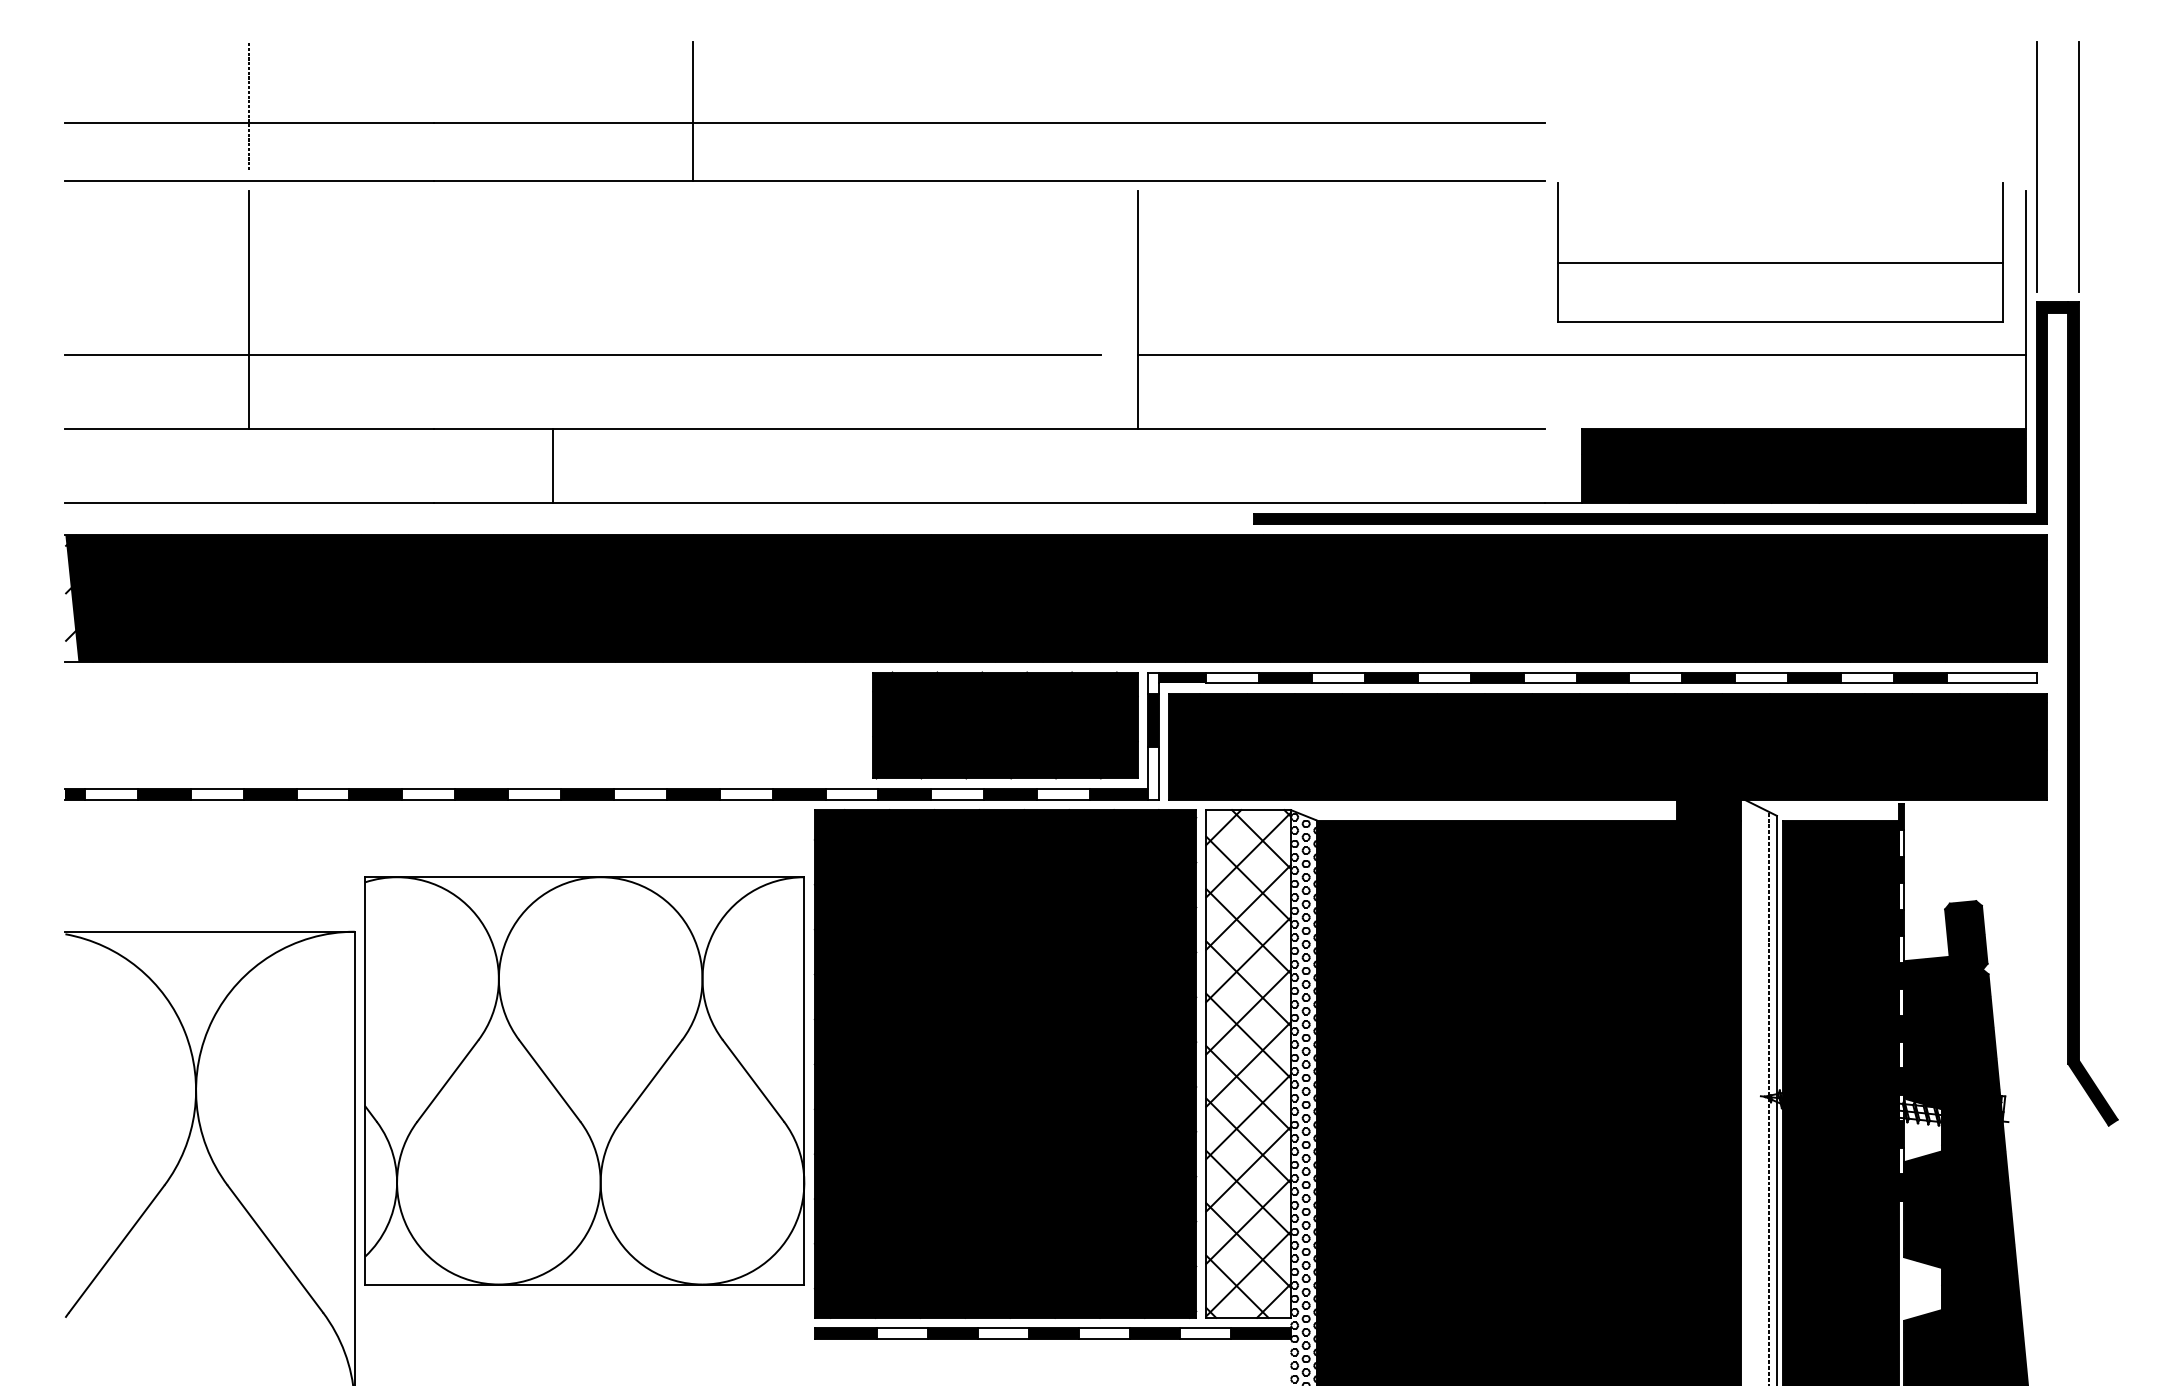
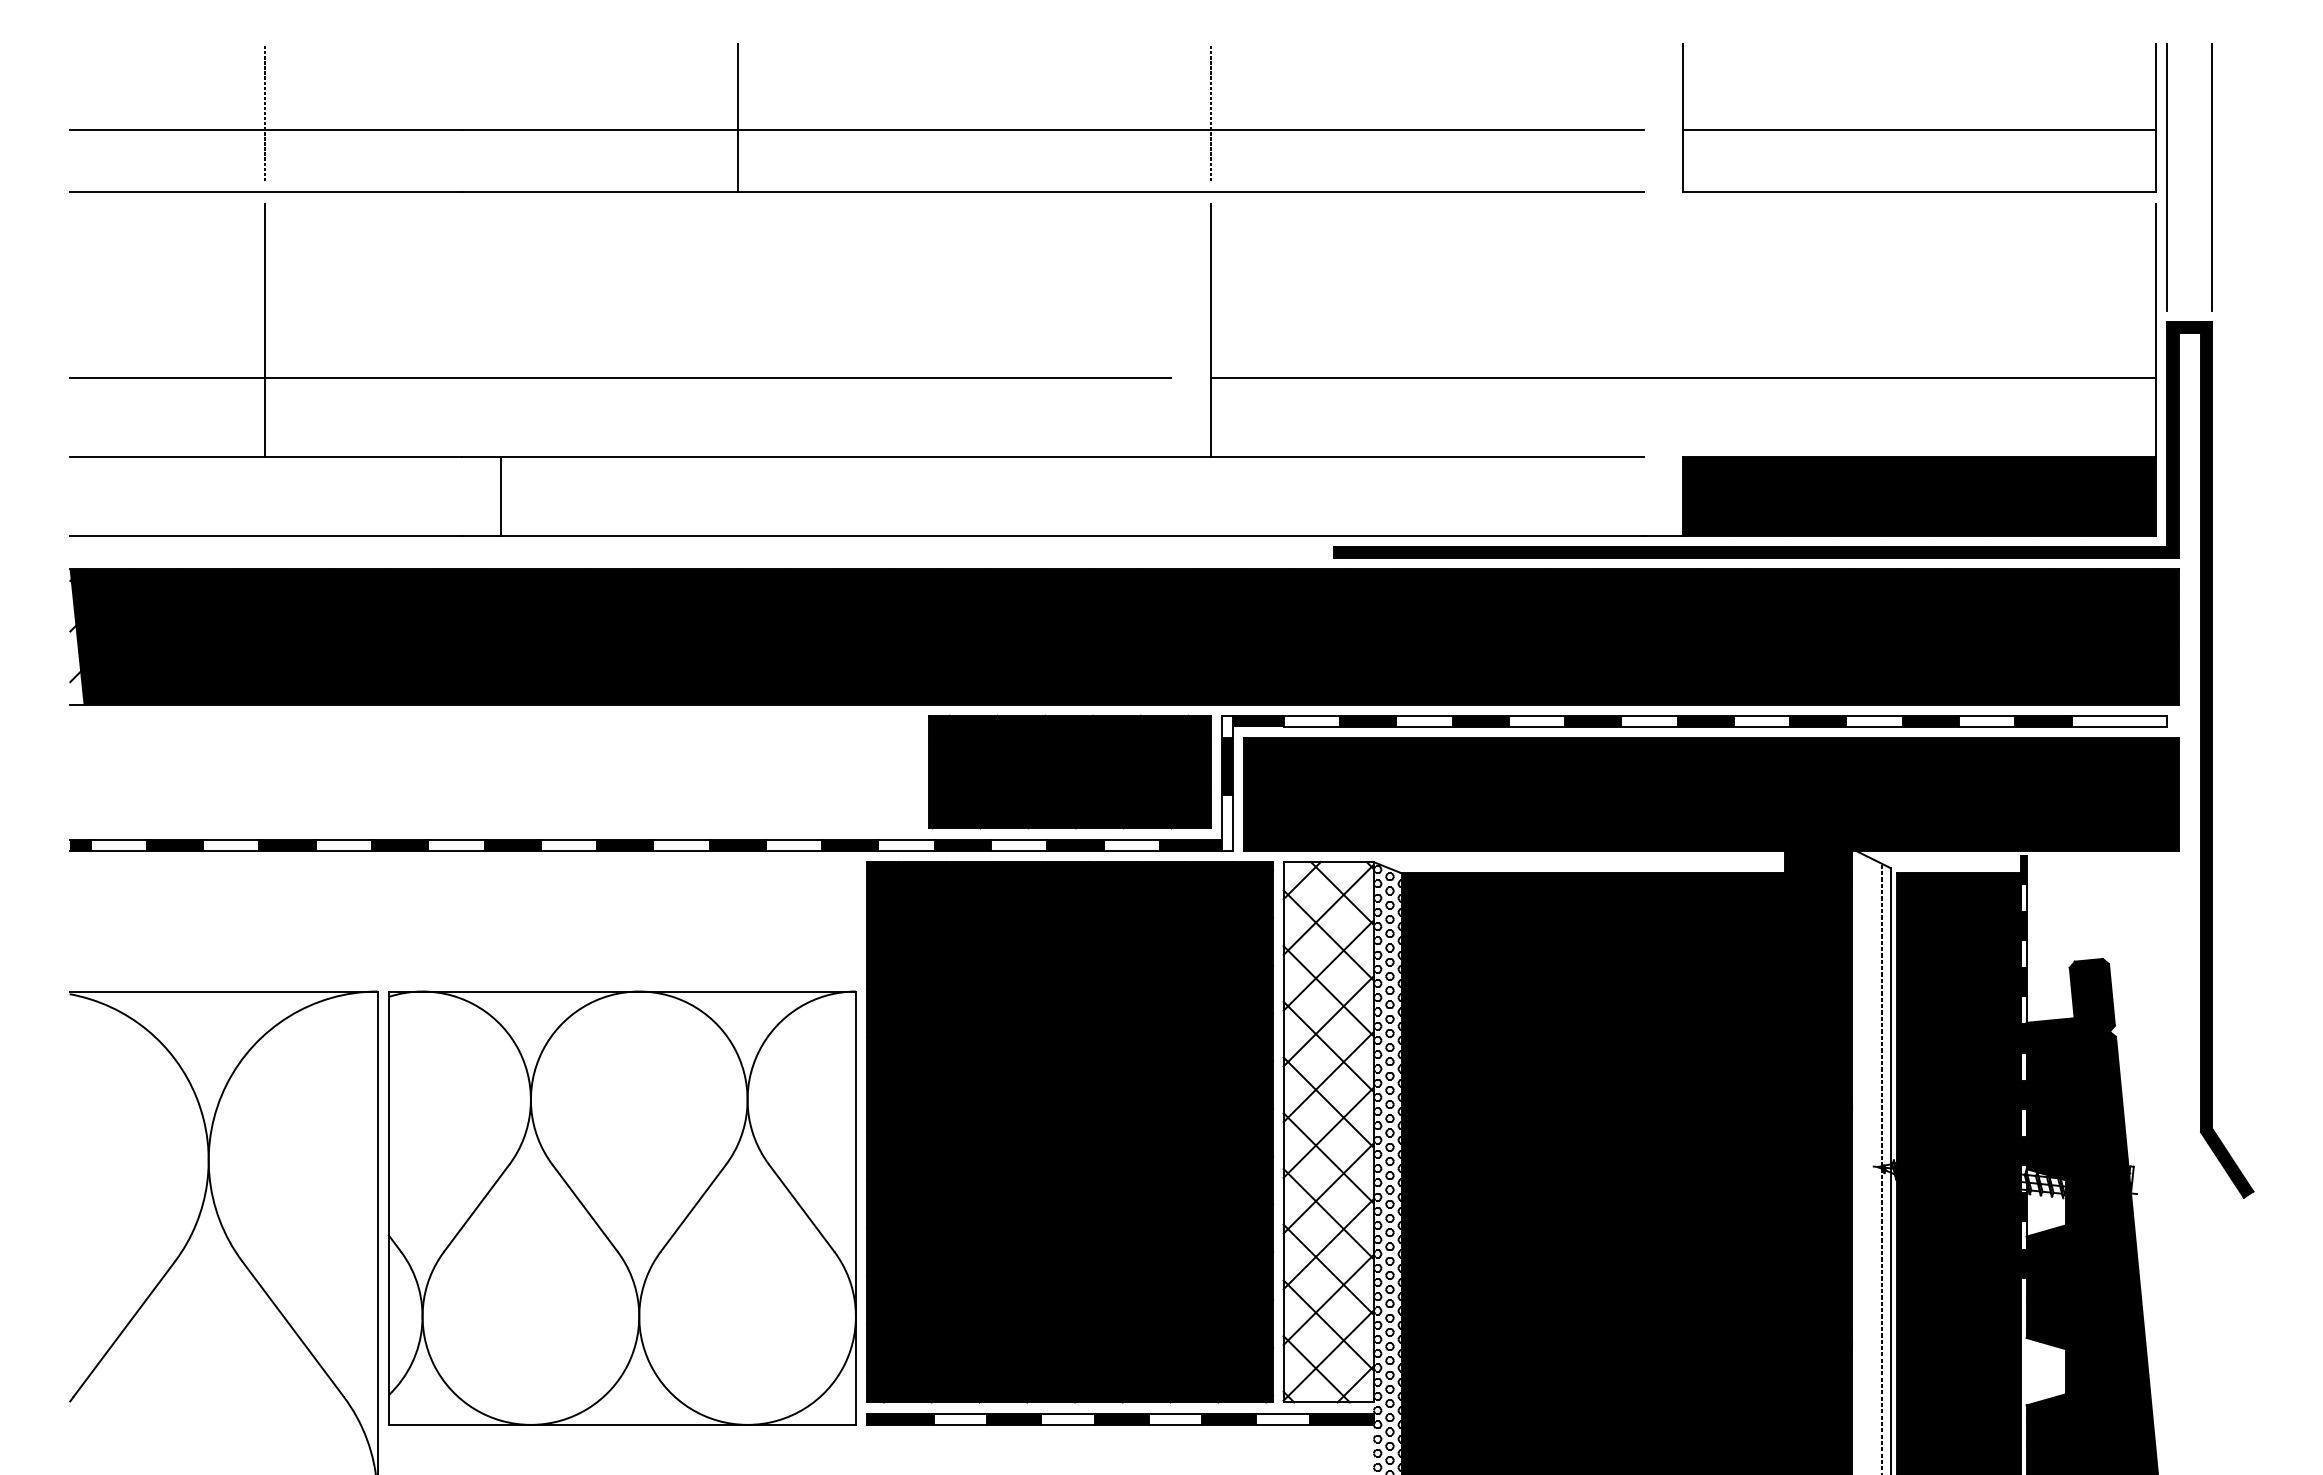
line: (1137, 105) -> (1210, 112), added
part: (1780, 262) -> (1919, 129), moved
line: (552, 465) -> (501, 495), moved
part: (584, 1080) -> (621, 1207), moved

